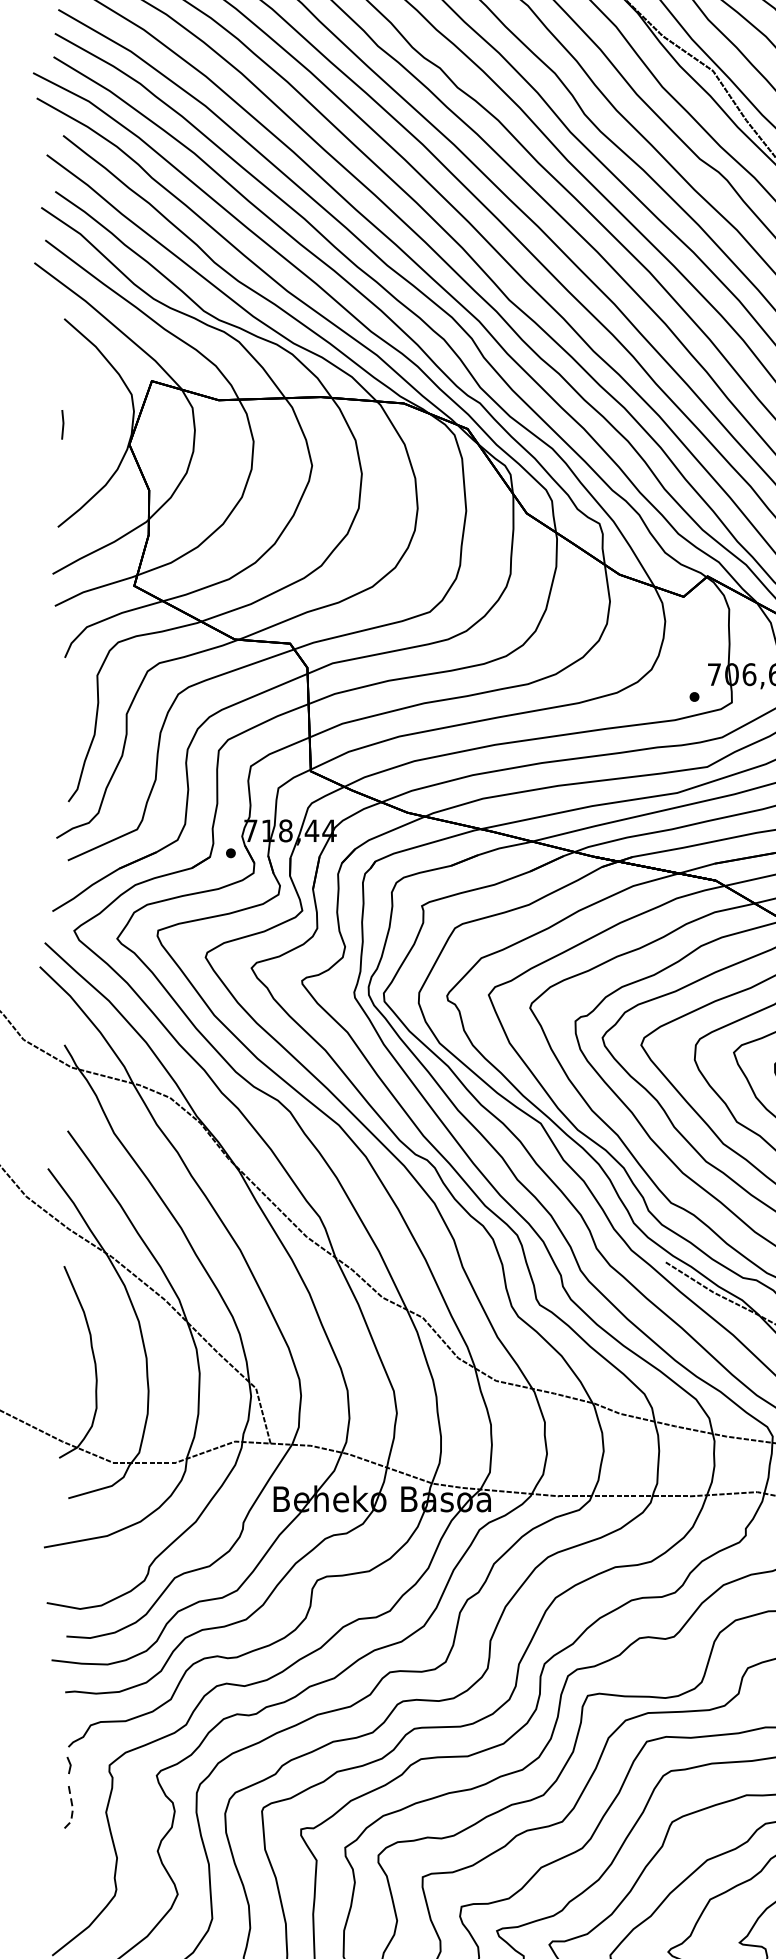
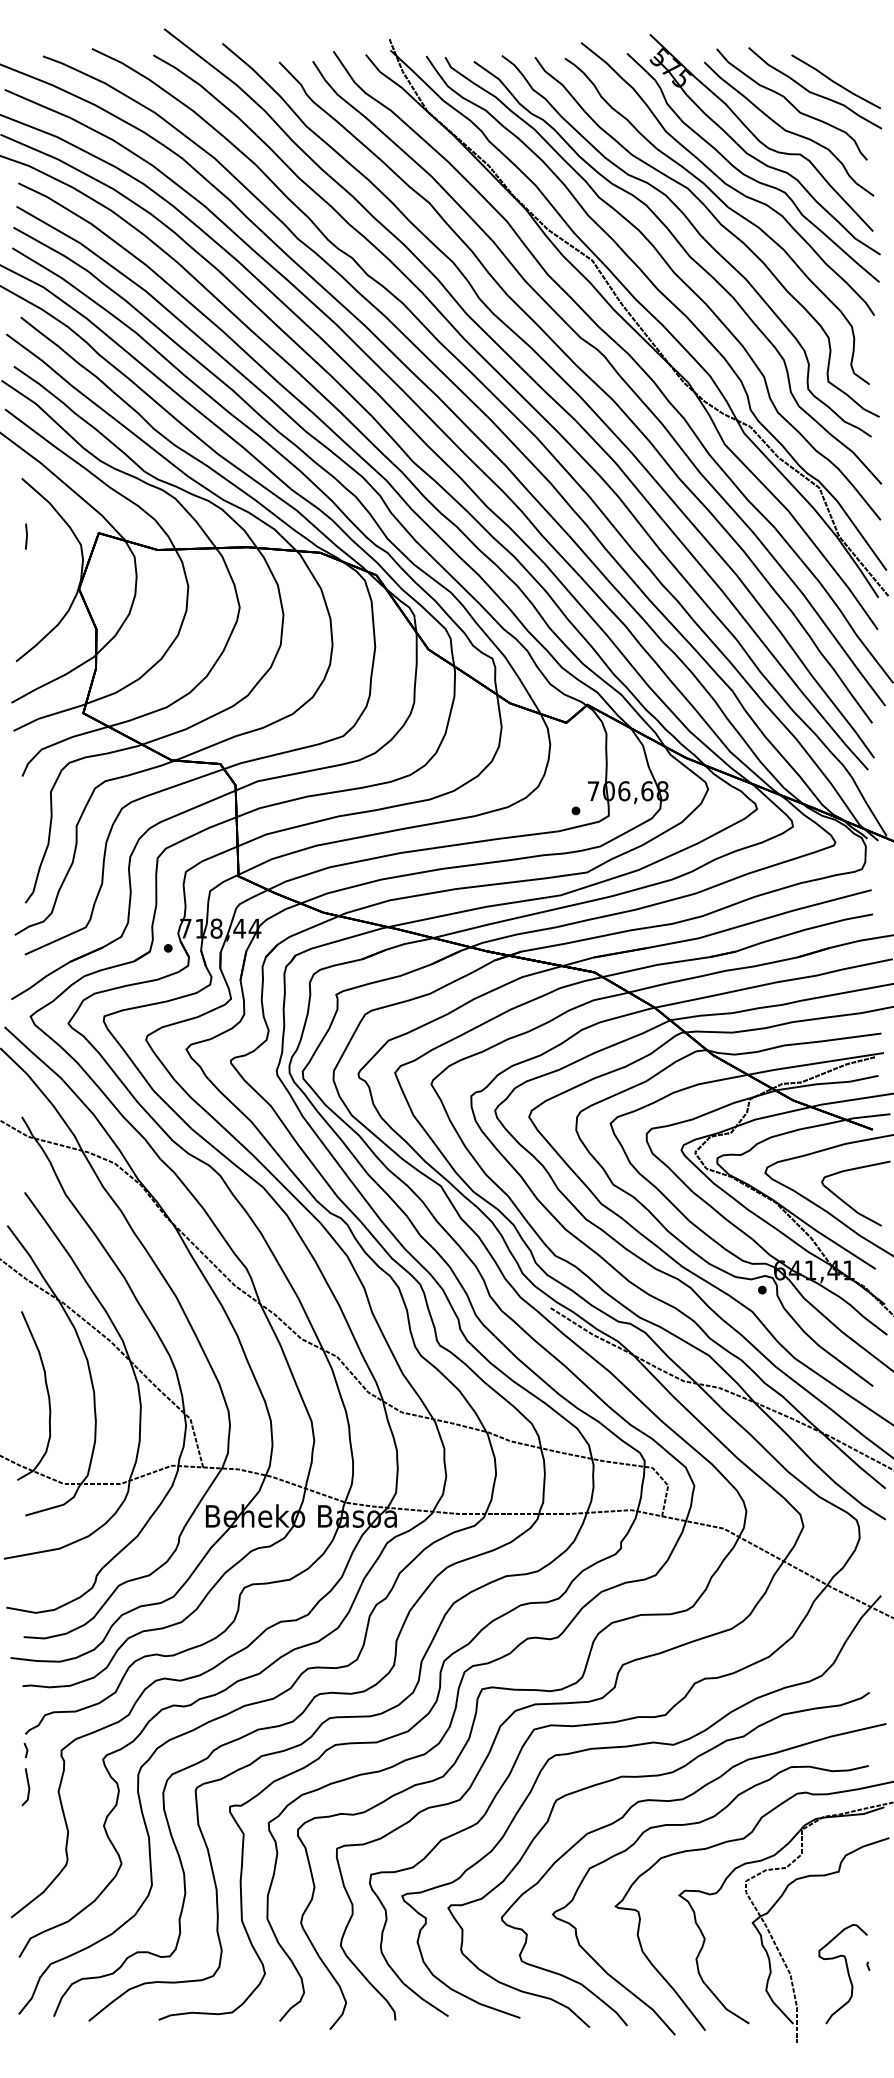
line: (62, 424) -> (26, 536), moved
line: (73, 1808) -> (29, 1788), dashed -> solid

